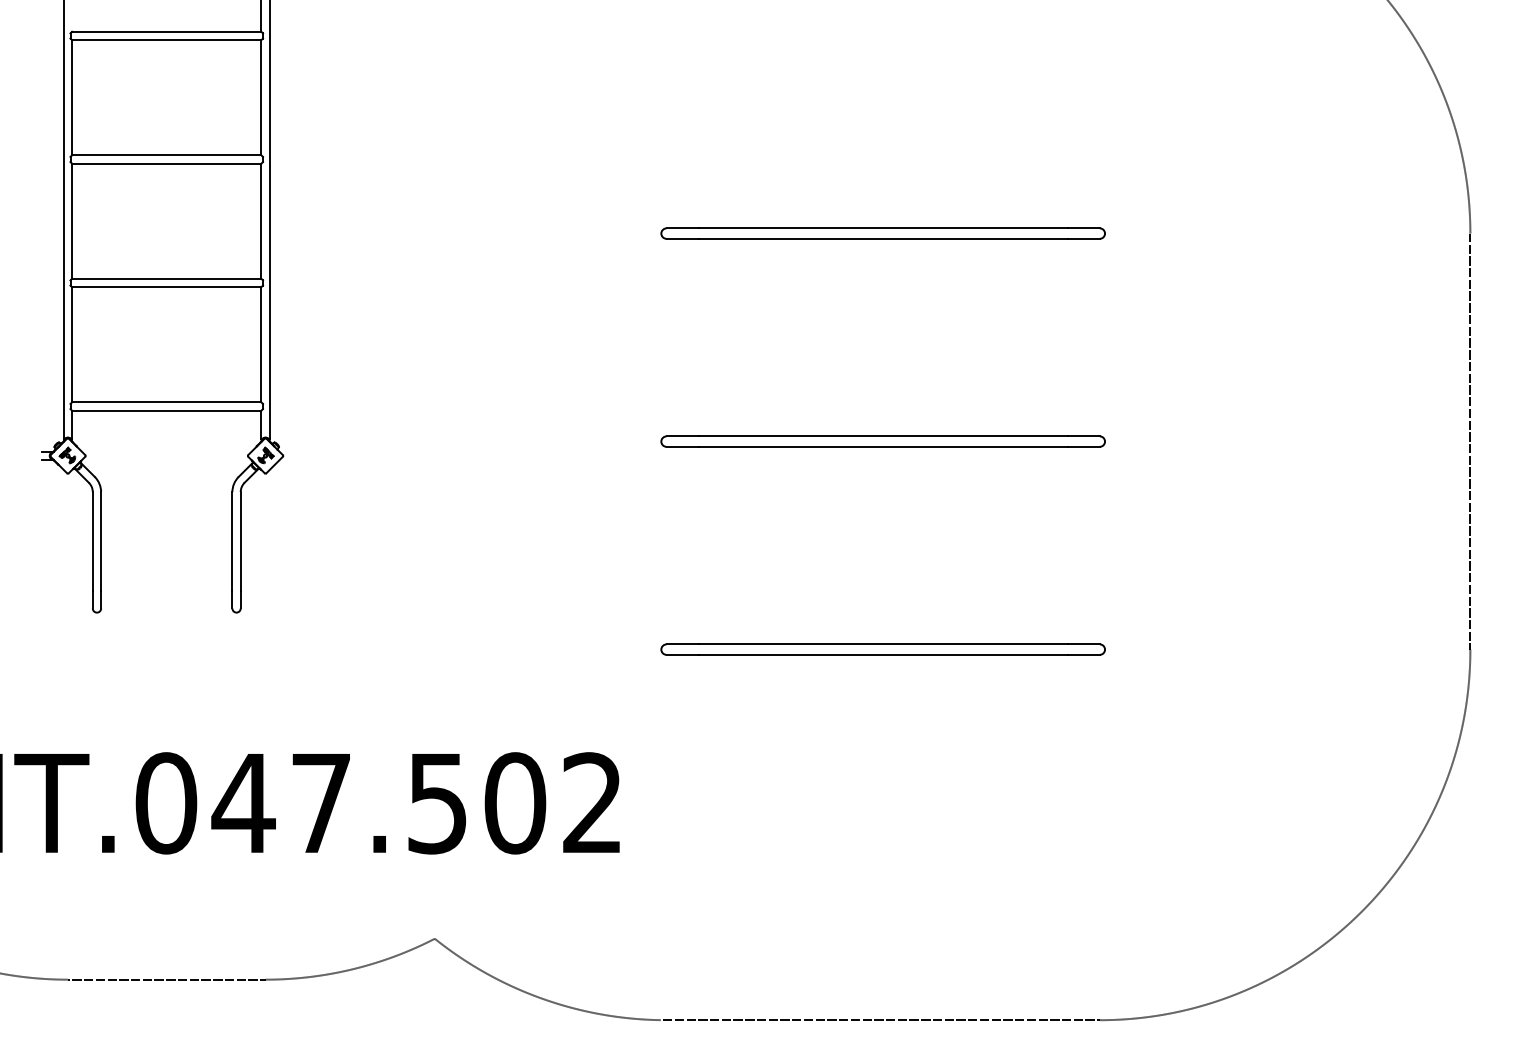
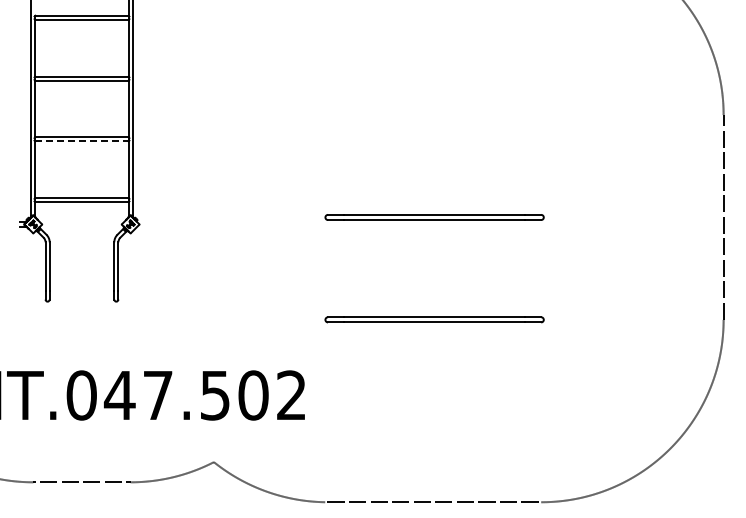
part: (882, 232) -> (434, 114), removed
line: (165, 287) -> (81, 141), solid -> dashed

